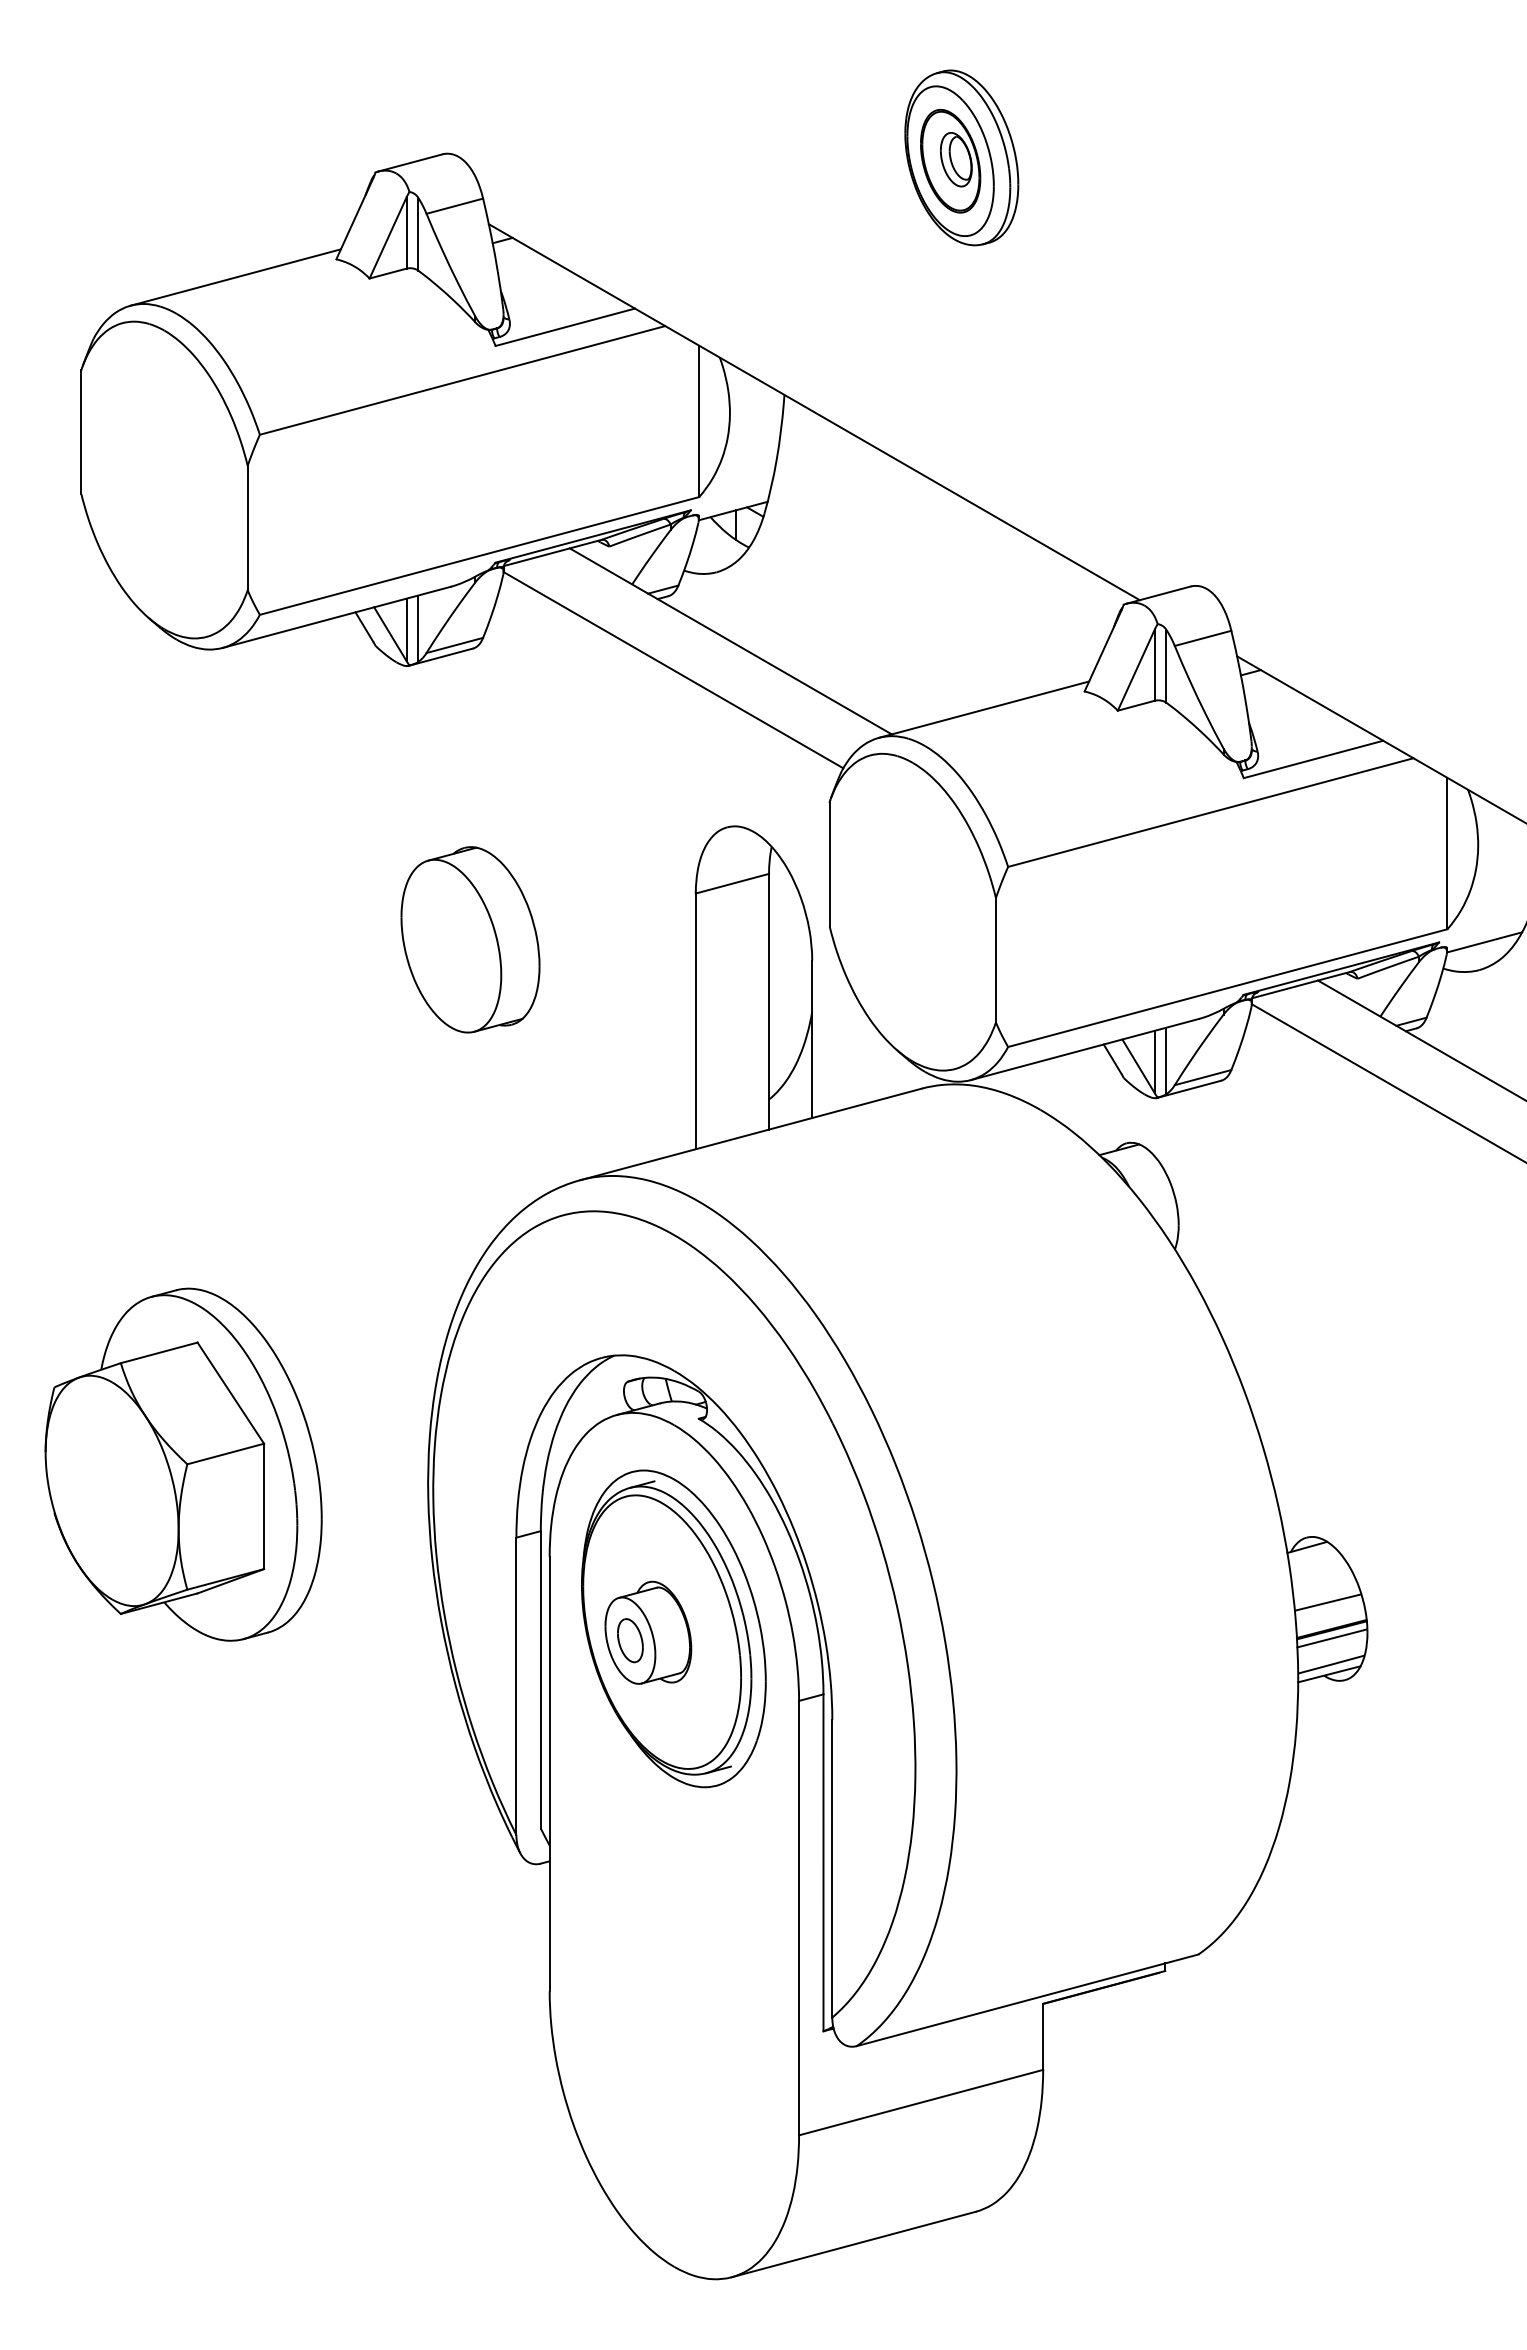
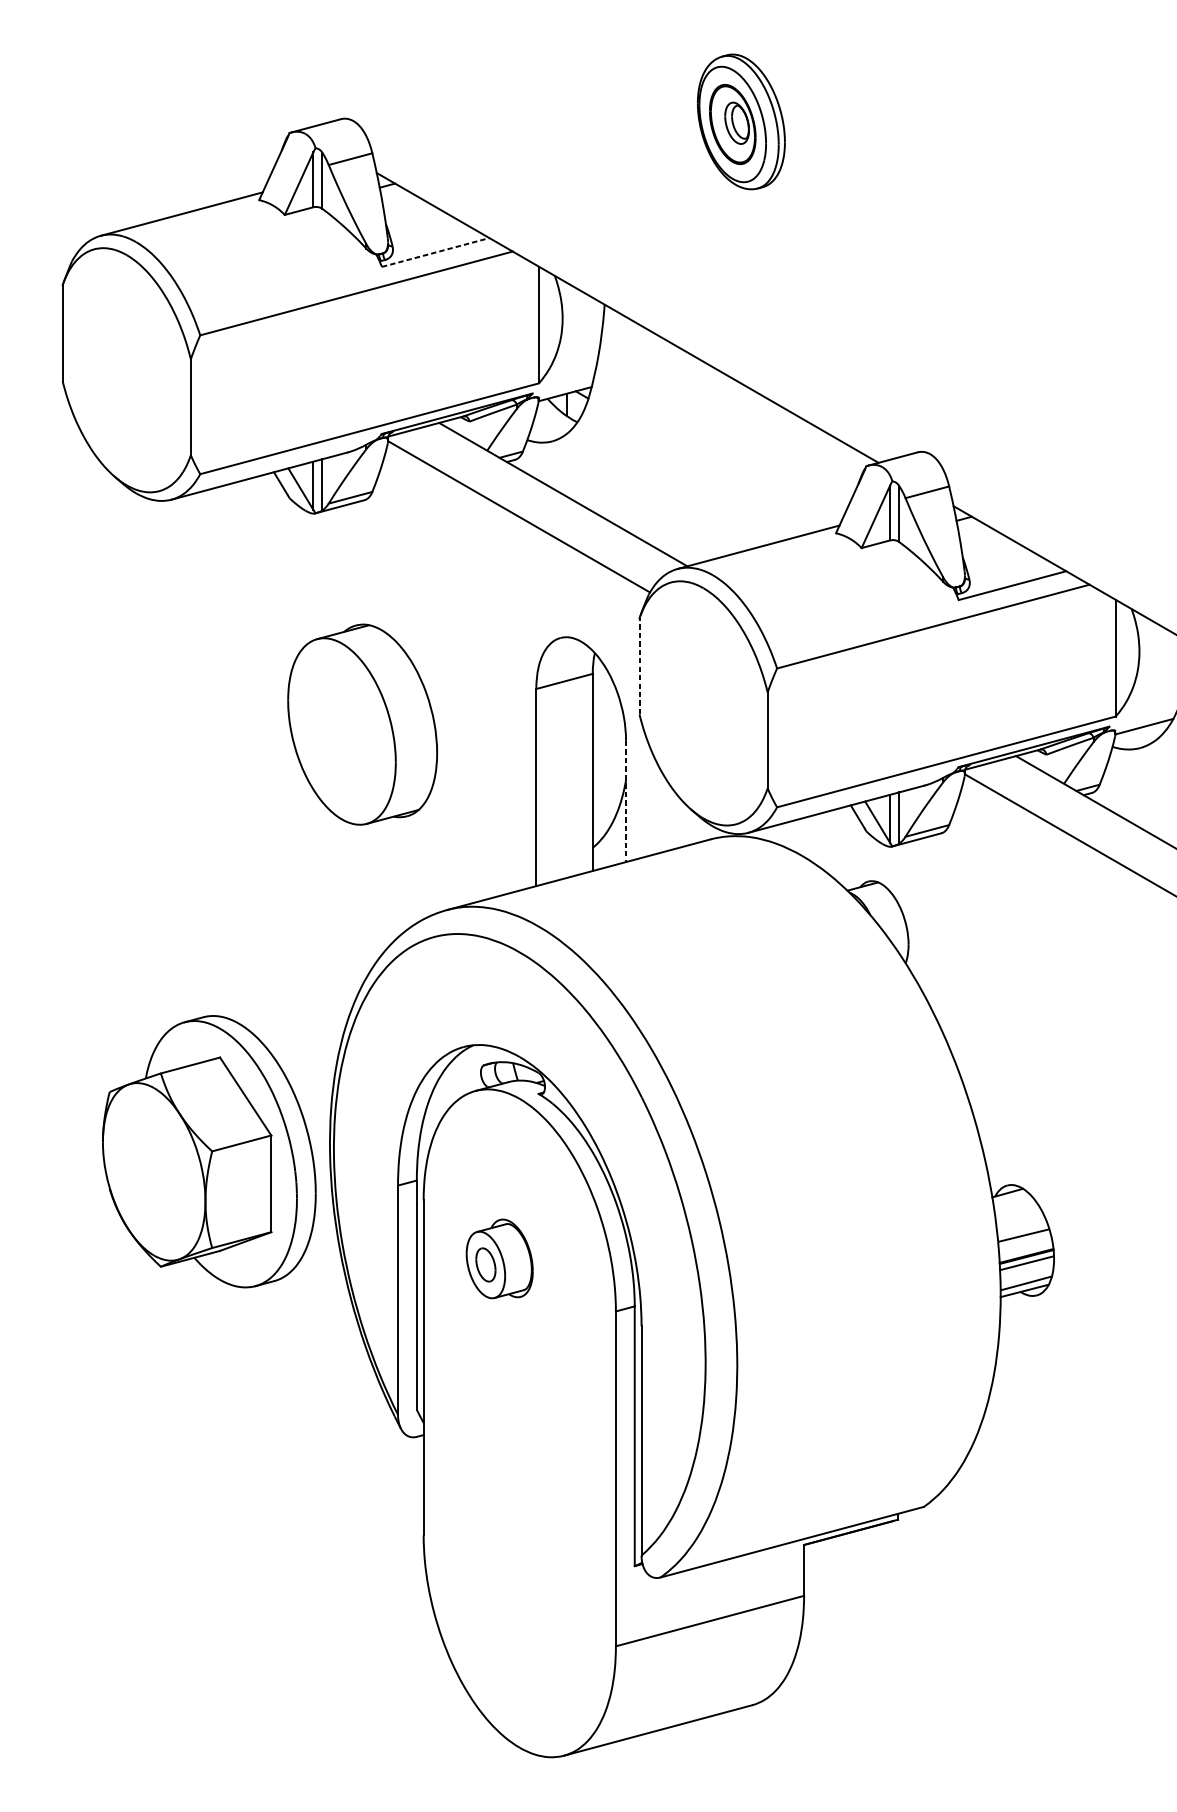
line: (565, 327) -> (435, 252), solid -> dashed
line: (829, 863) -> (639, 665), solid -> dashed
part: (470, 939) -> (362, 724), size x1.4
line: (812, 1039) -> (626, 801), solid -> dashed
part: (183, 1464) -> (209, 1151), moved
part: (673, 1628) -> (519, 1255), removed

